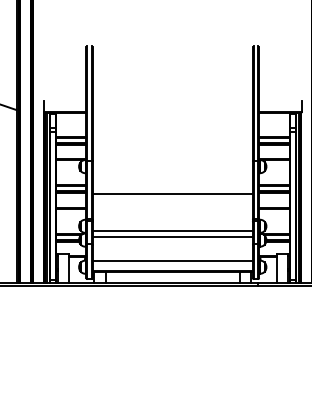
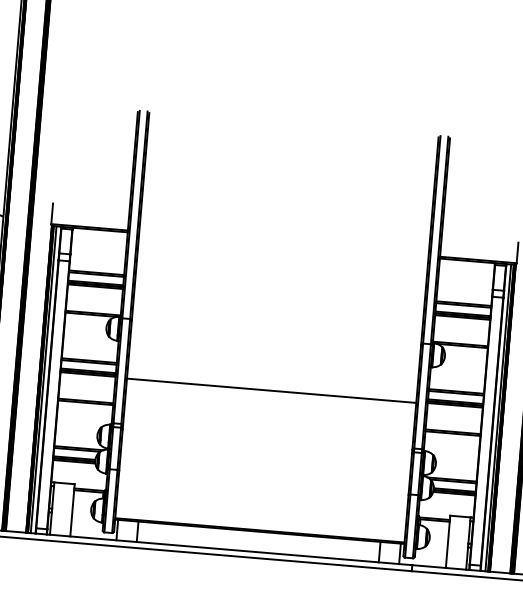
line: (172, 231) -> (265, 459), removed
line: (172, 236) -> (264, 468), removed
line: (172, 260) -> (261, 511), removed

